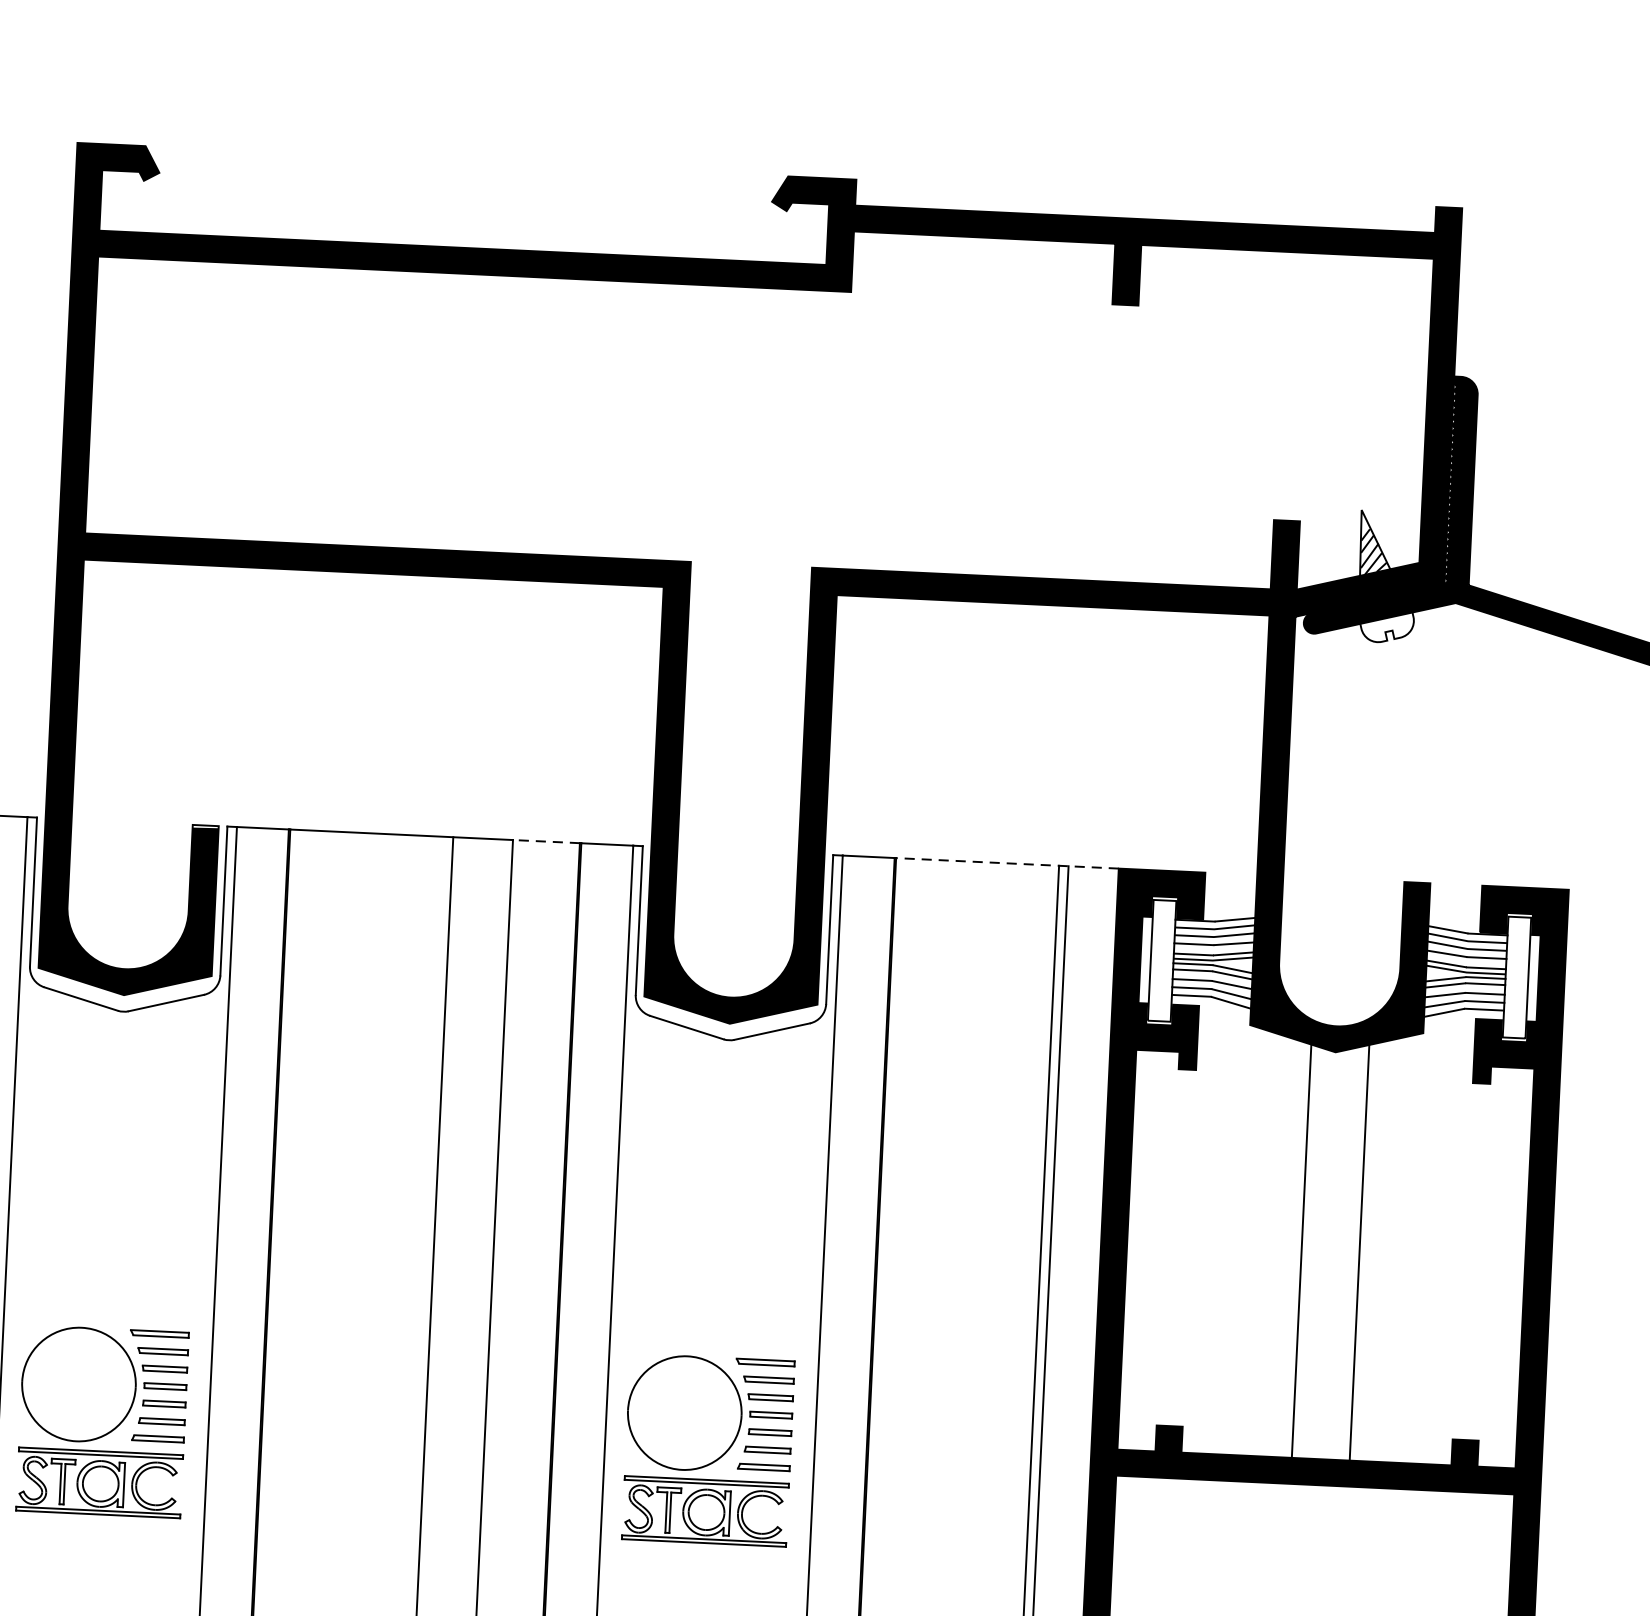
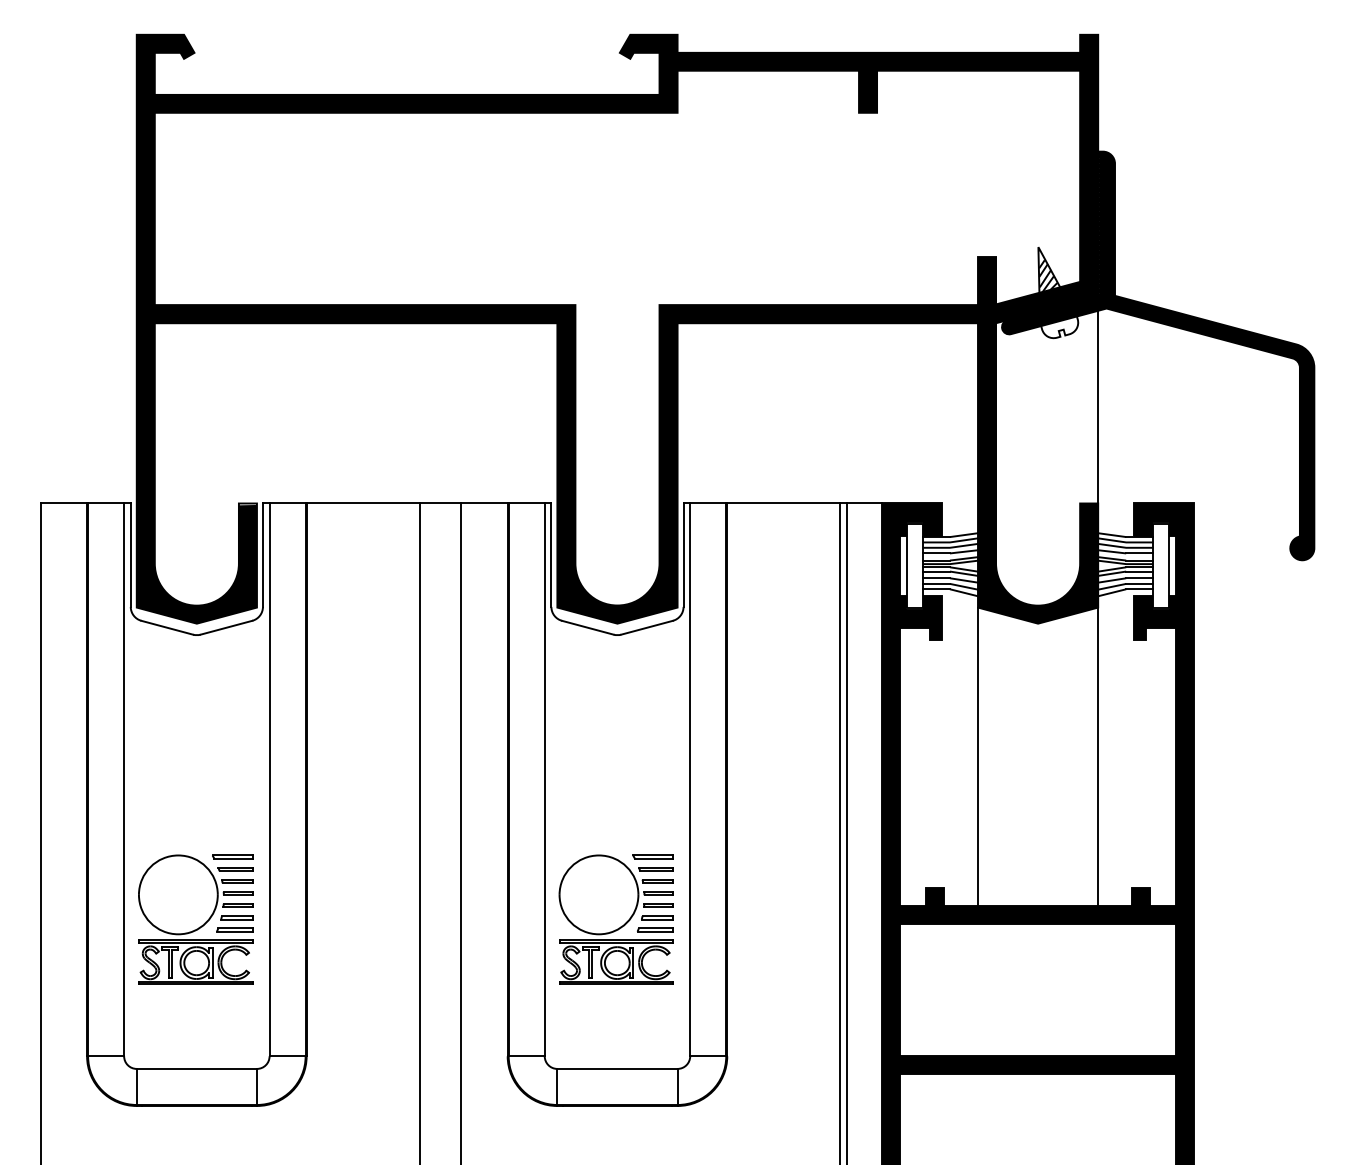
line: (1437, 743) -> (1098, 406), added
line: (545, 841) -> (483, 503), dashed -> solid
line: (1007, 863) -> (804, 503), dashed -> solid
line: (1302, 1242) -> (978, 756), moved
line: (1360, 1245) -> (1098, 756), moved

